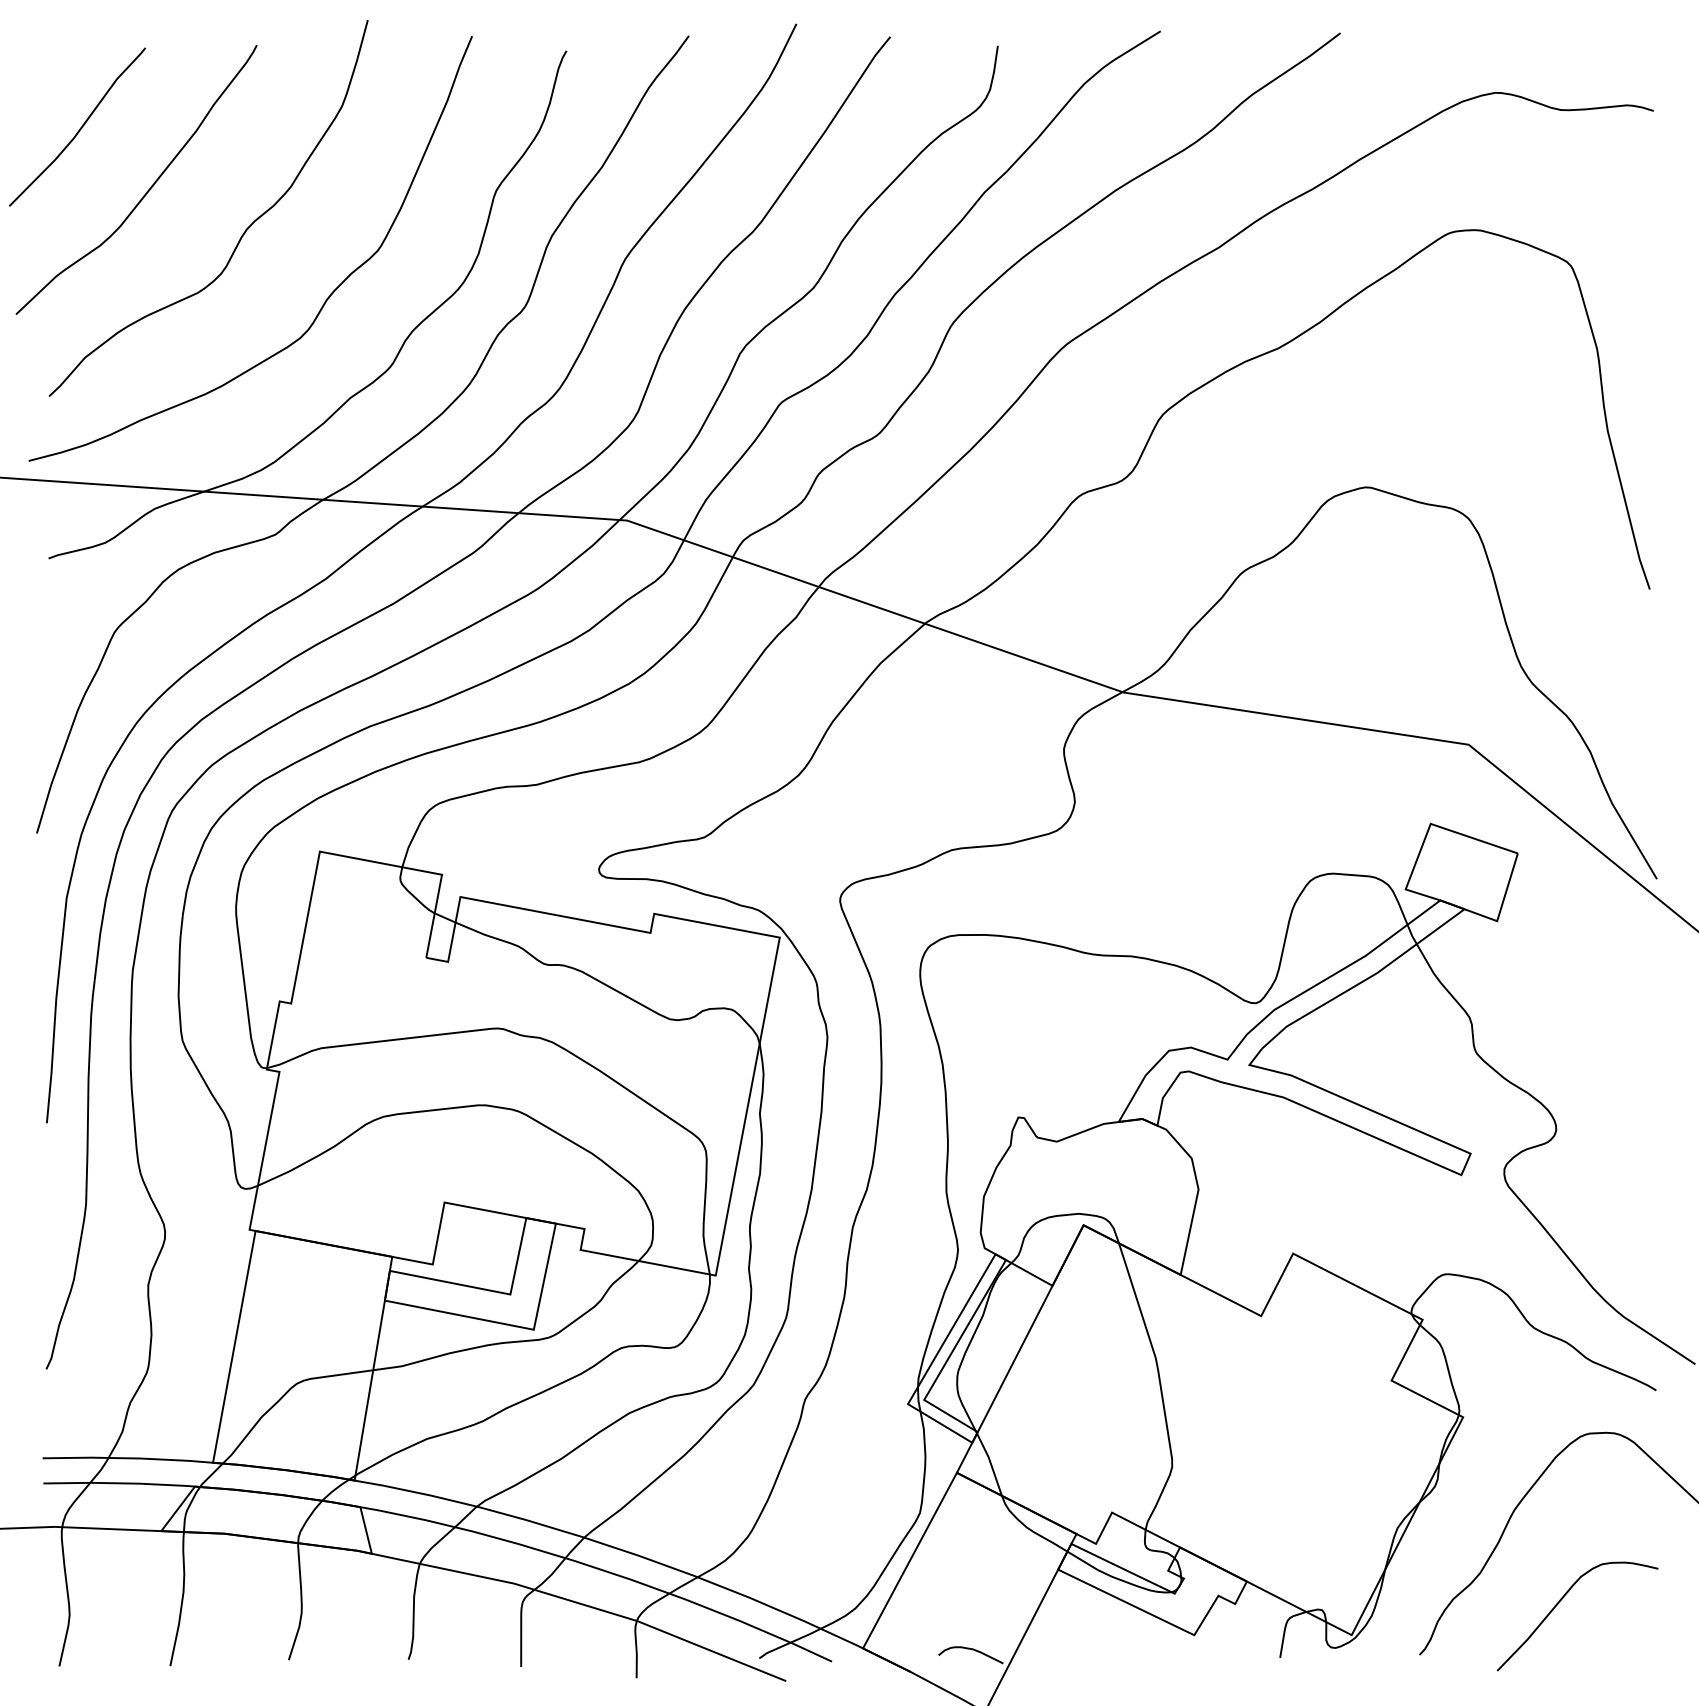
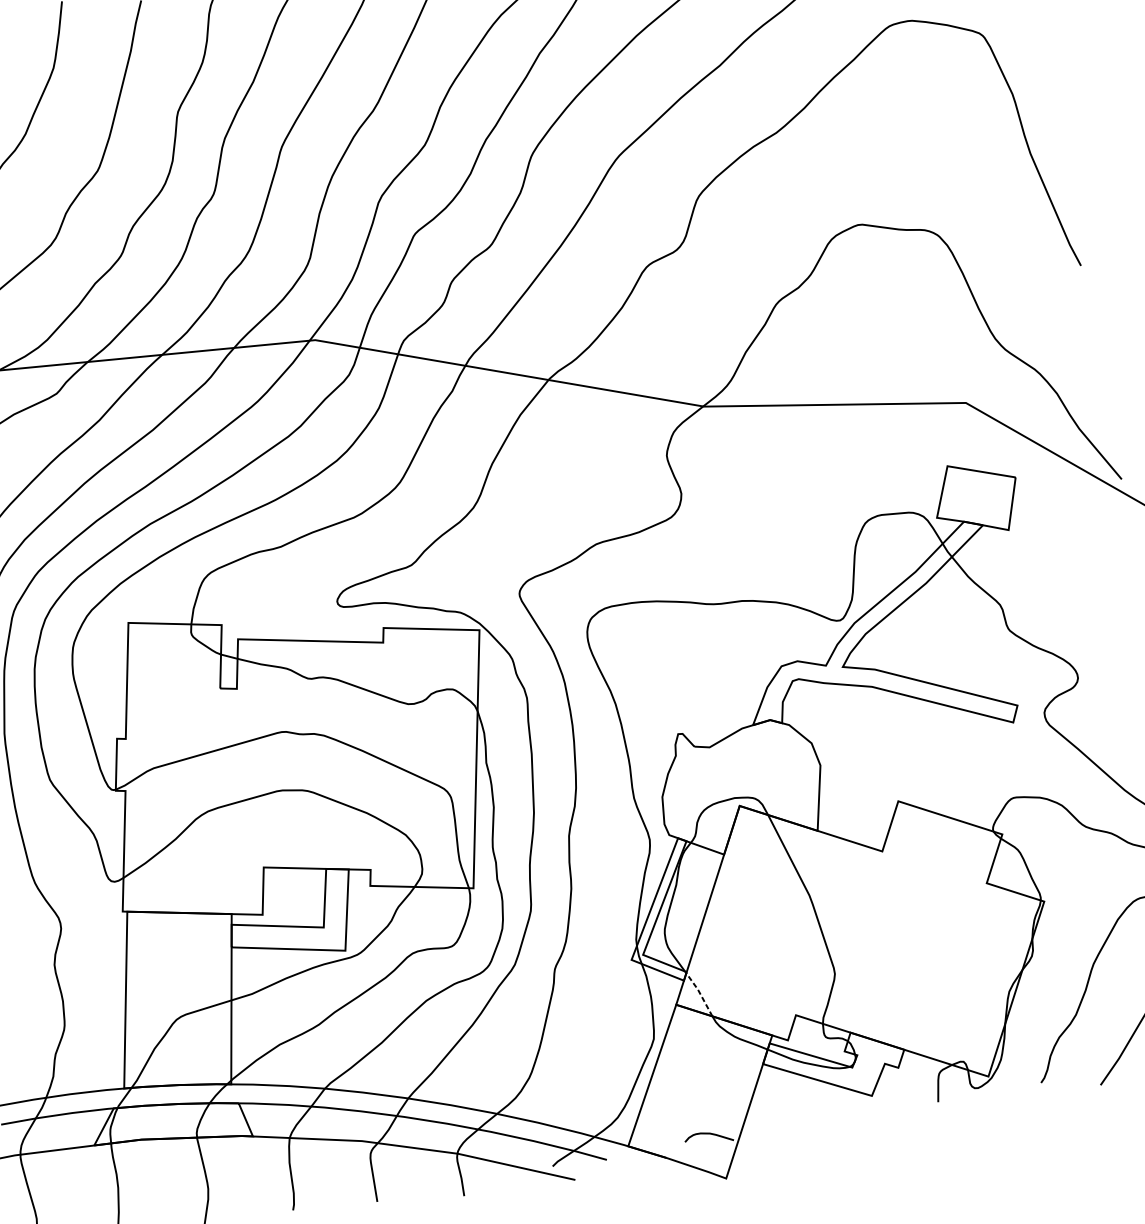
line: (990, 1462) -> (699, 993), solid -> dashed

